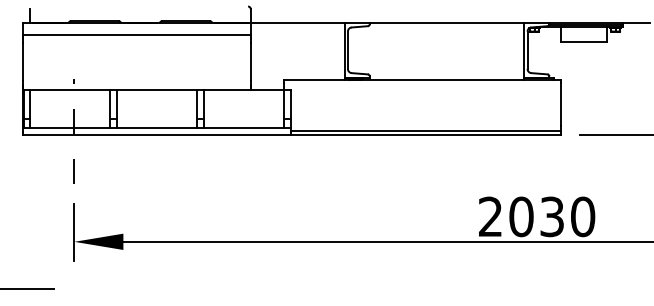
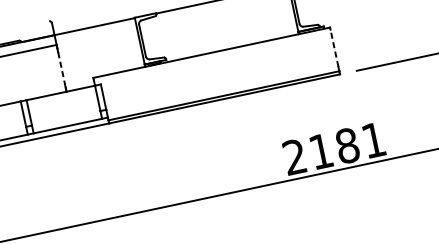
line: (250, 62) -> (61, 68), solid -> dashed
line: (560, 104) -> (334, 48), solid -> dashed
text: (552, 216) -> (347, 145), 2030 -> 2181

